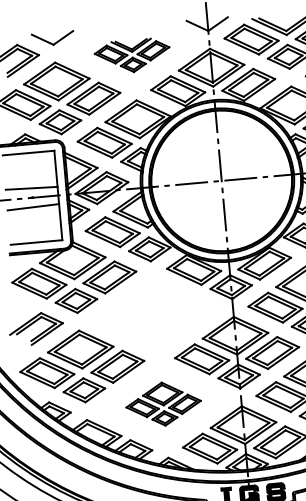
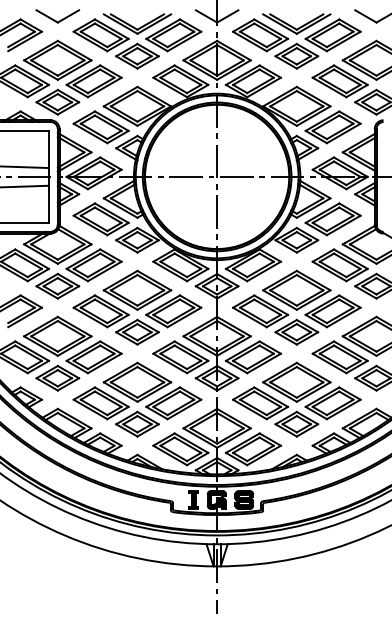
part: (132, 56) -> (137, 41), size x1.67
part: (155, 314) -> (137, 307), added
part: (163, 404) -> (137, 399), size x1.67

